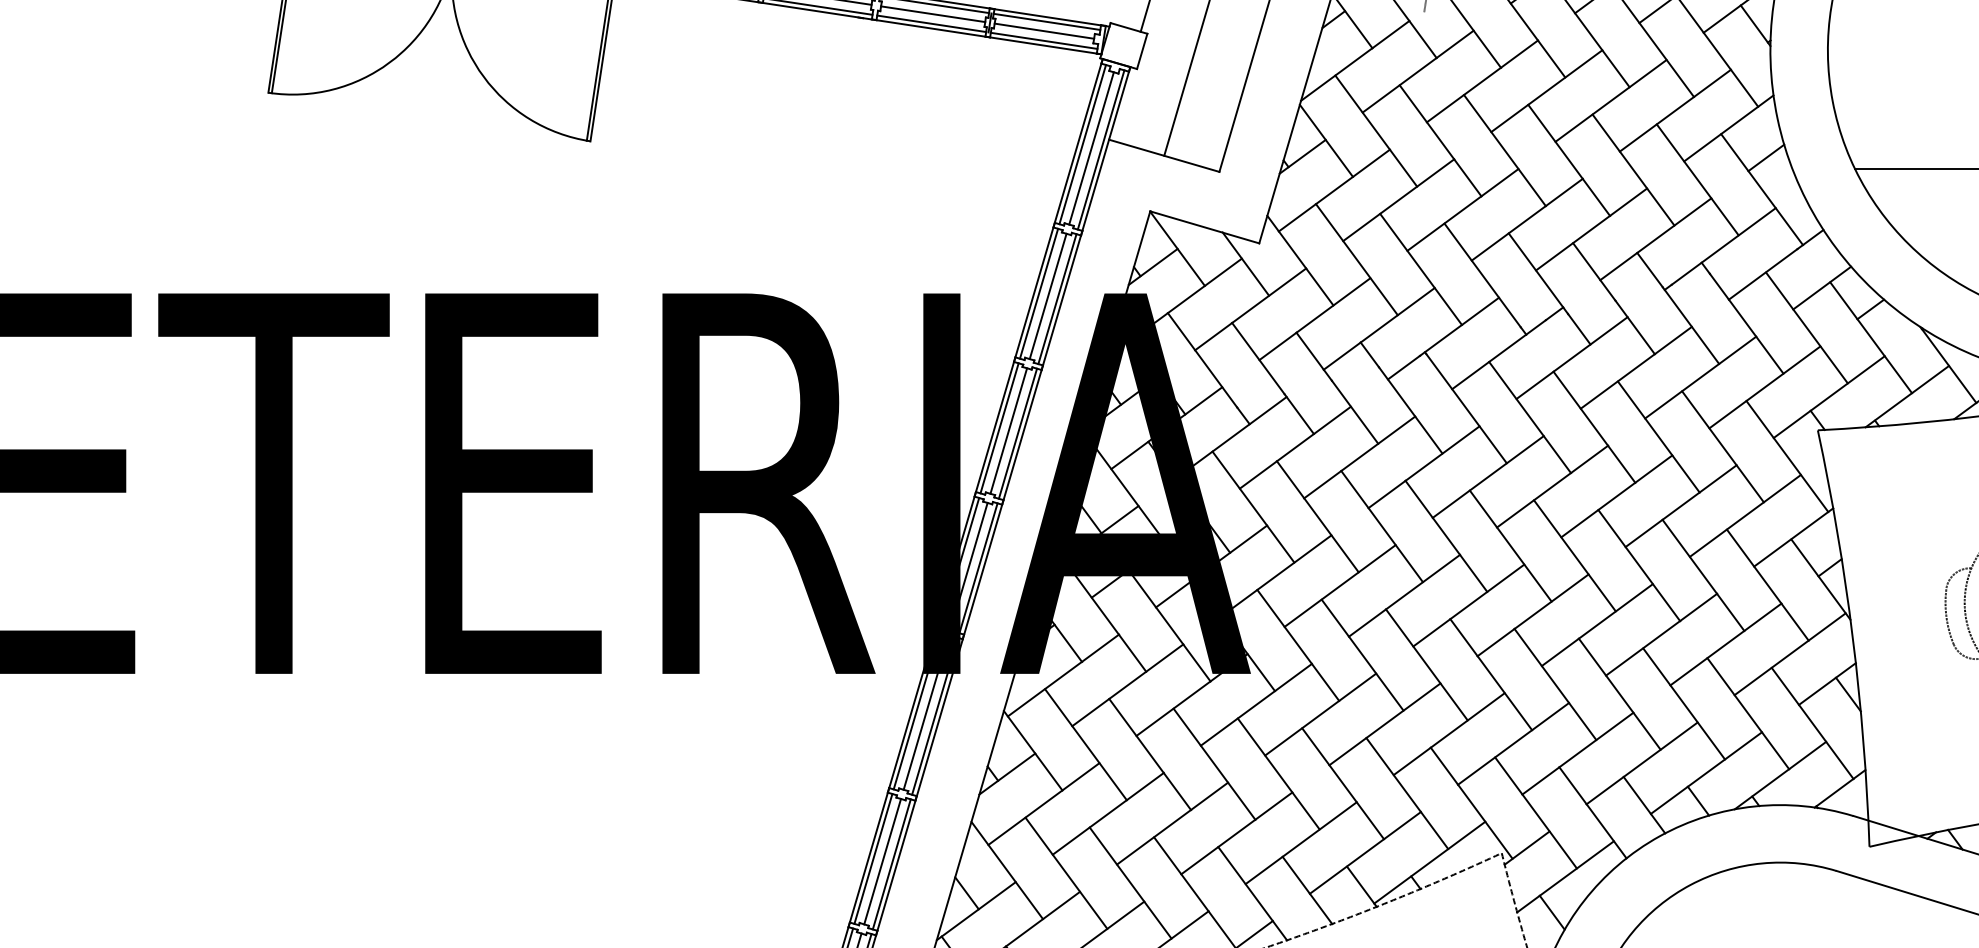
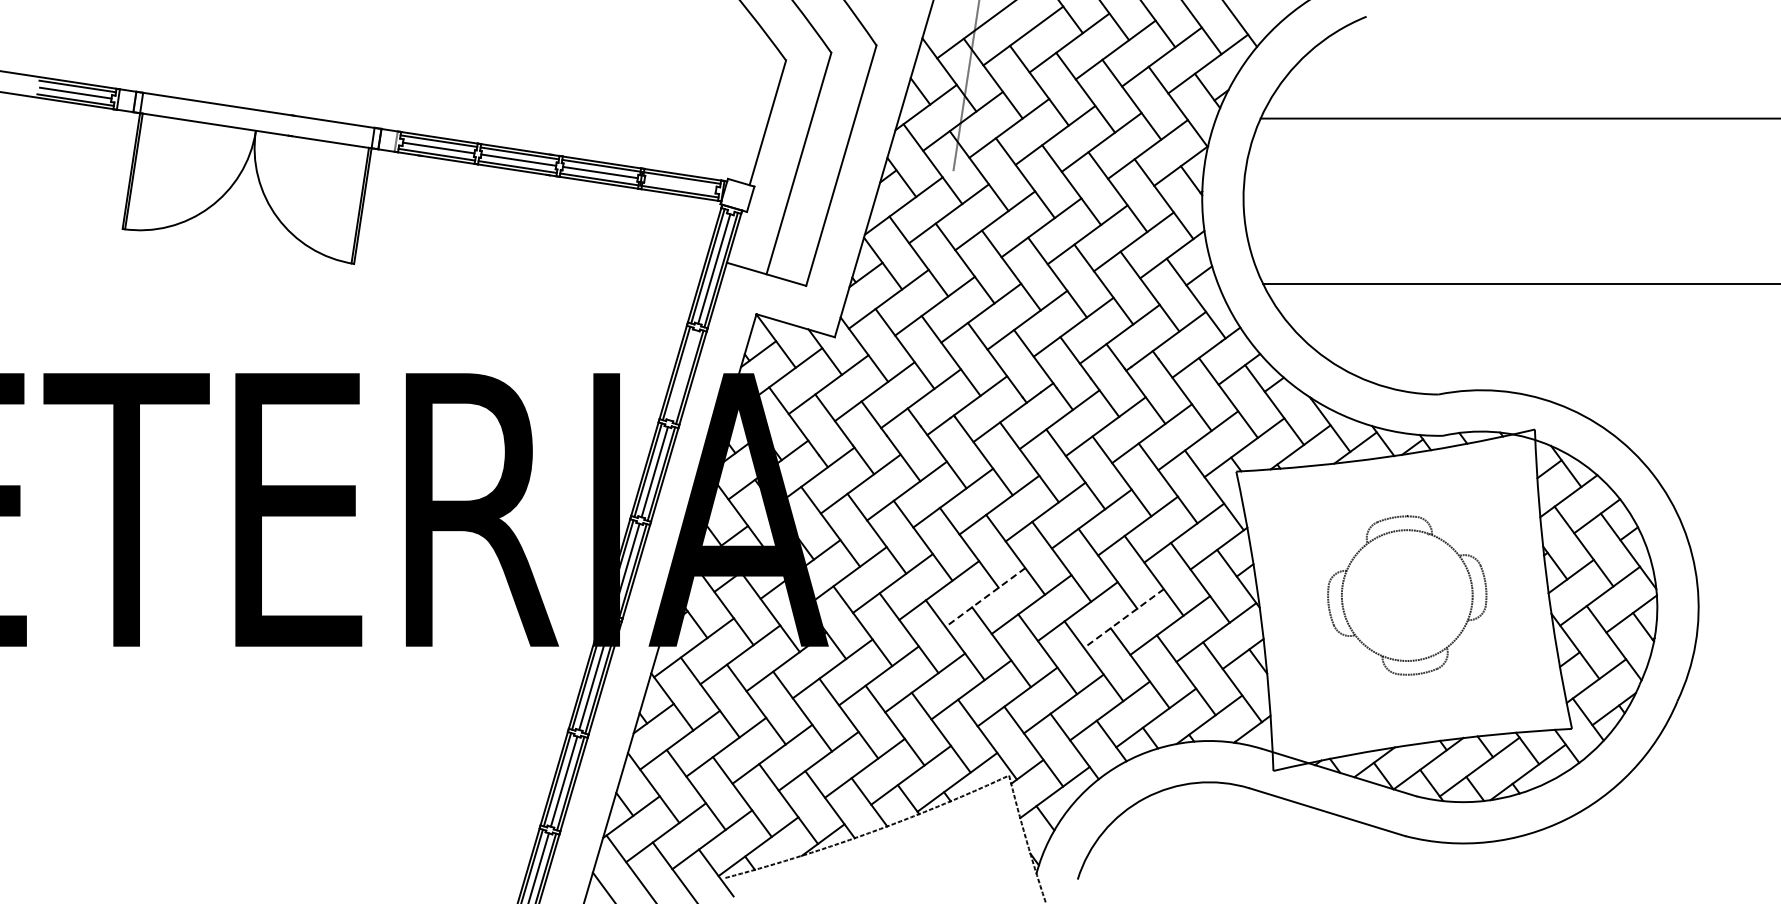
line: (1044, 30) -> (680, 184), removed
line: (1047, 296) -> (682, 375), removed
line: (1468, 605) -> (985, 597), solid -> dashed
line: (1662, 634) -> (1124, 618), solid -> dashed

